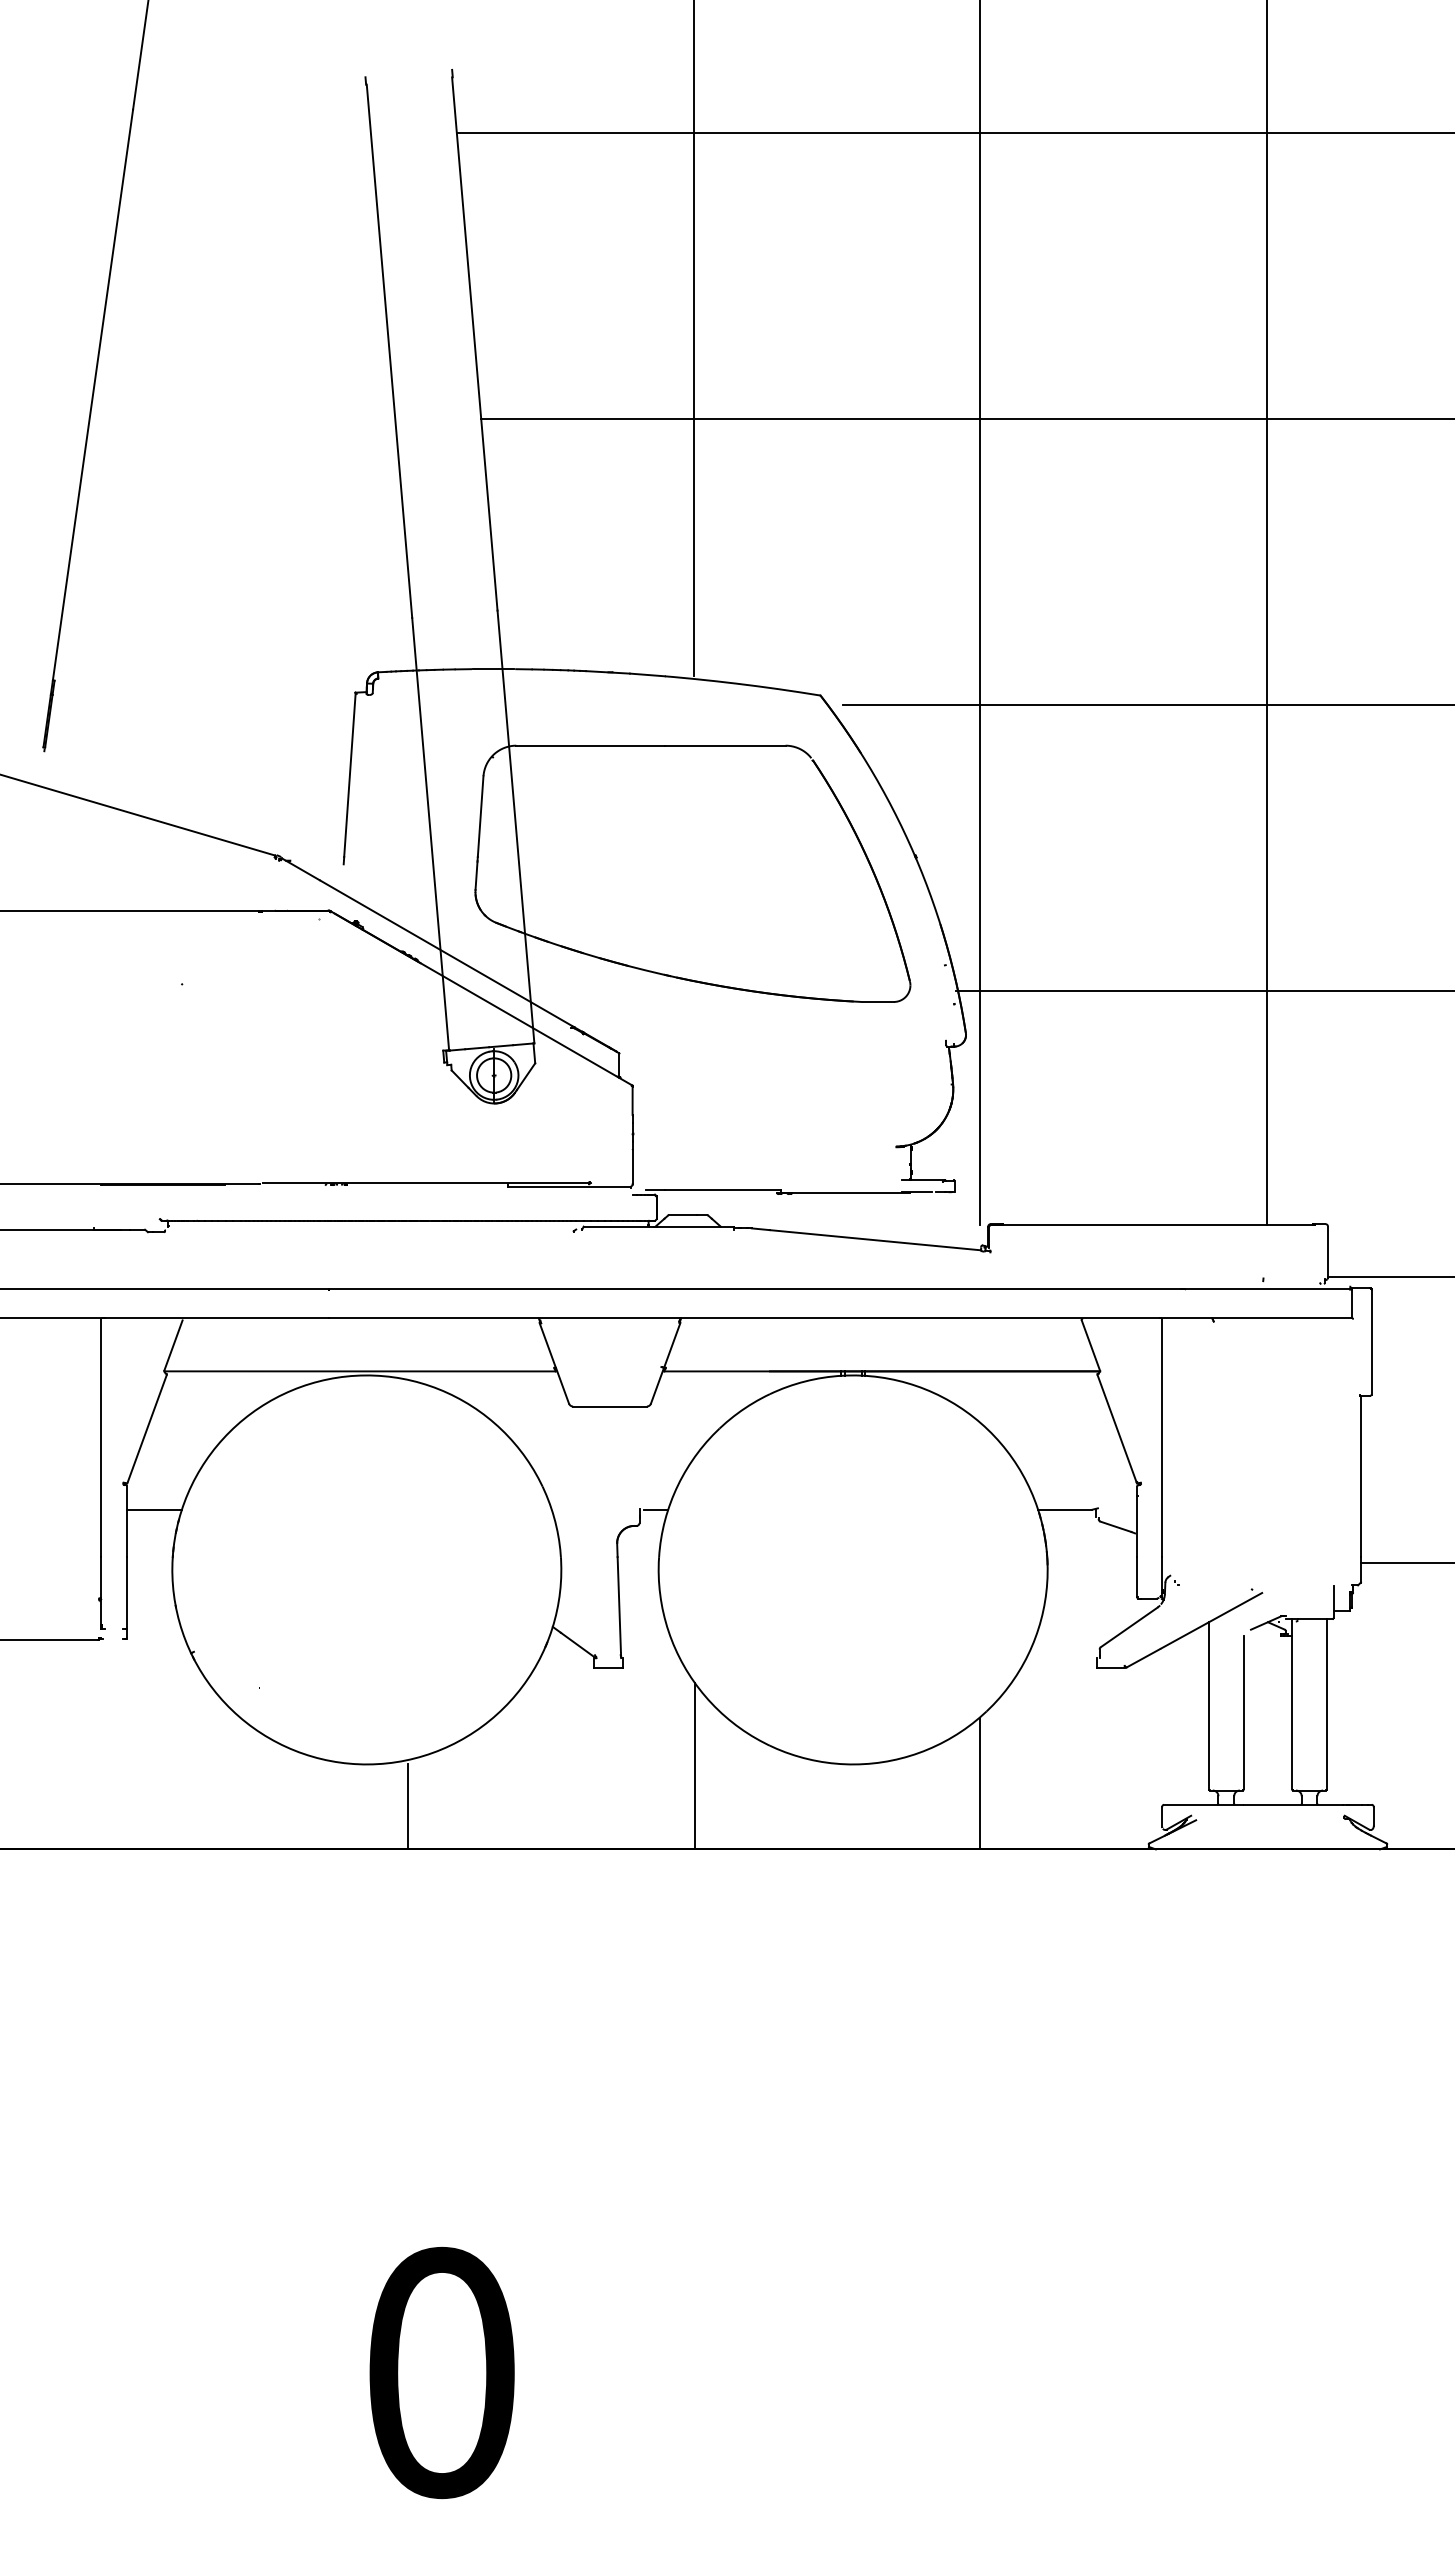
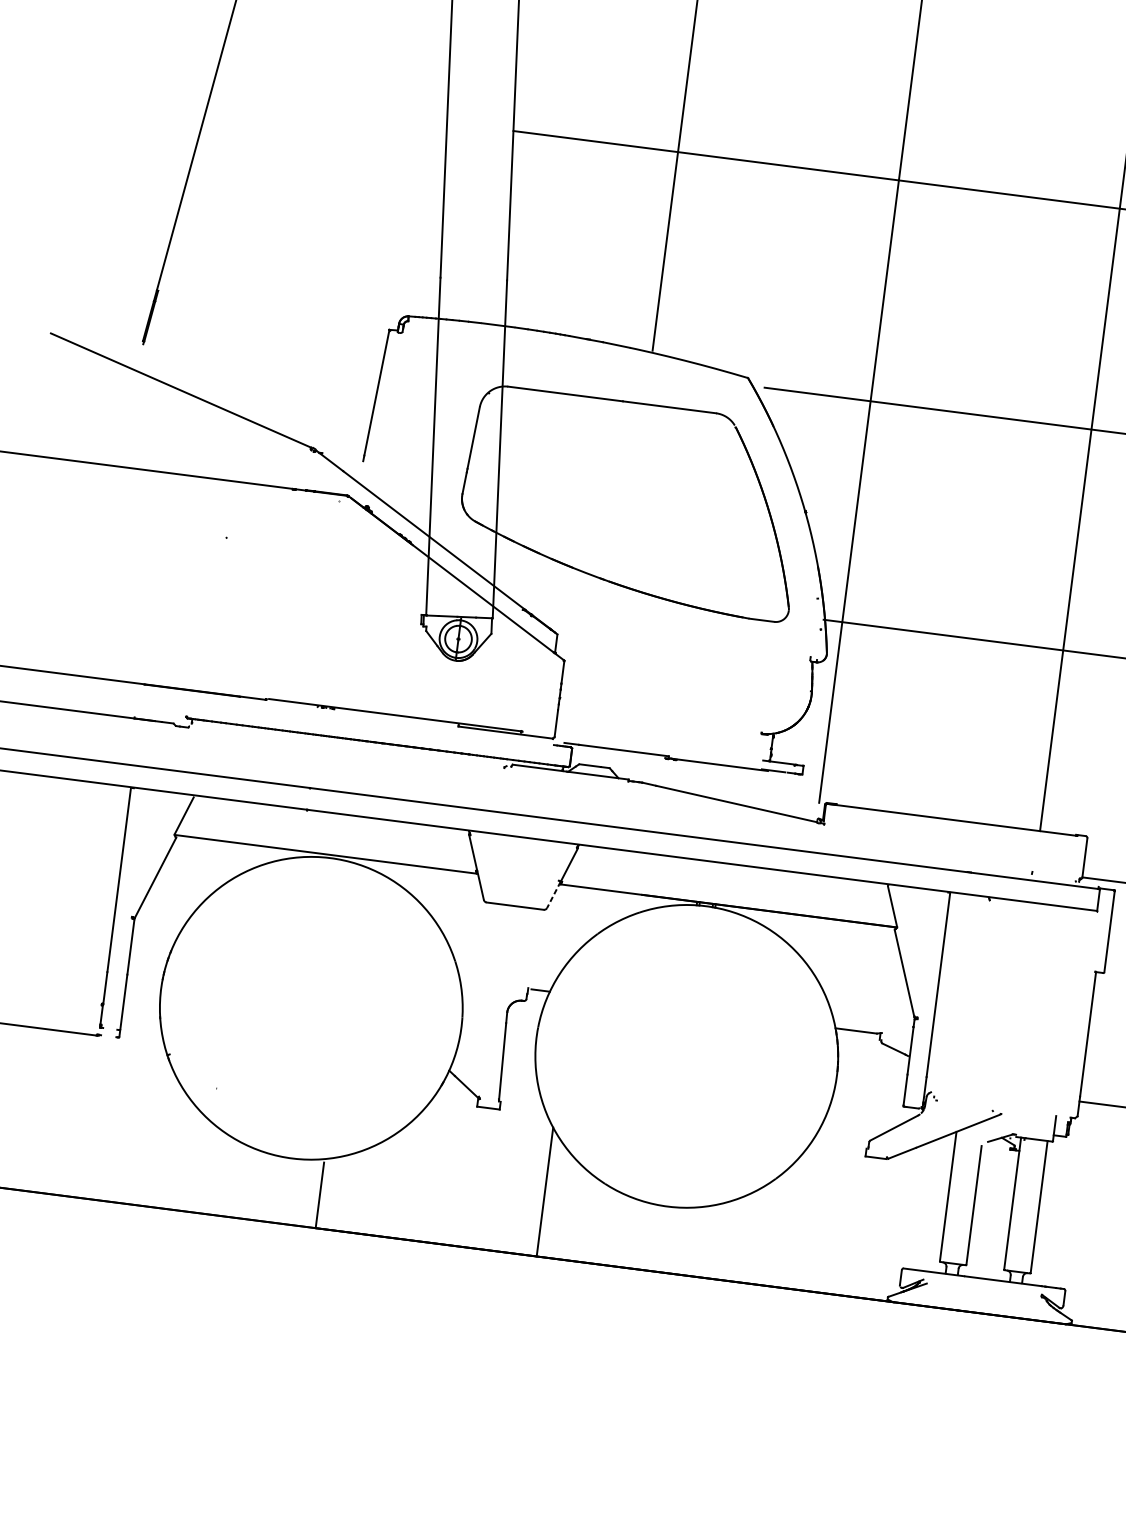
line: (657, 1386) -> (553, 895), solid -> dashed
line: (153, 1509) -> (152, 940), removed
line: (980, 1783) -> (763, 1233), removed

